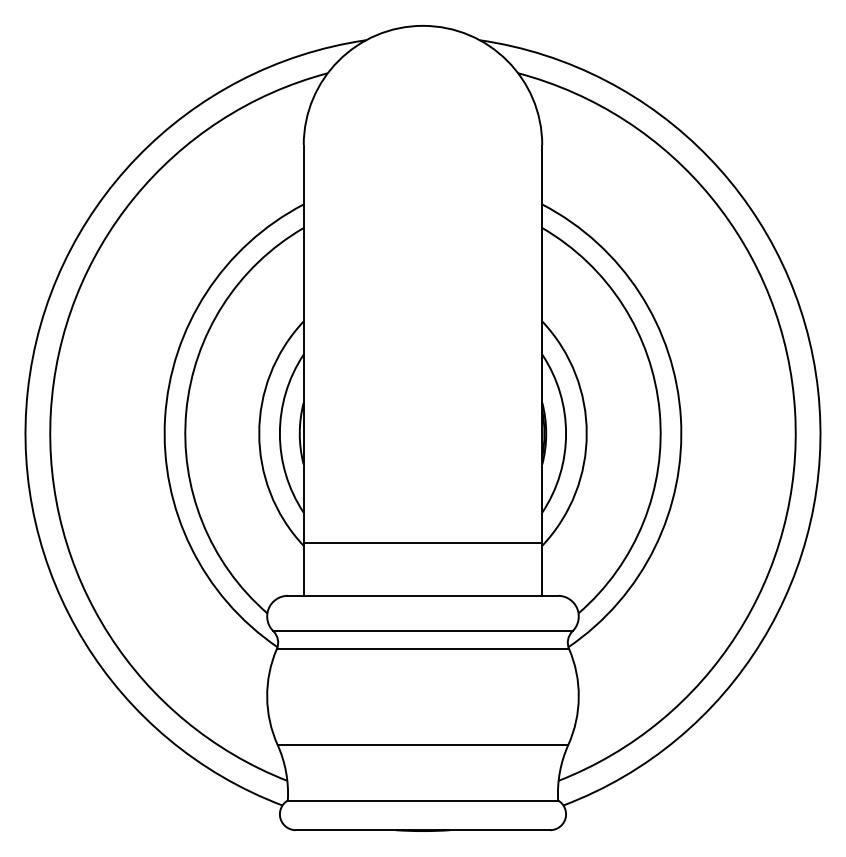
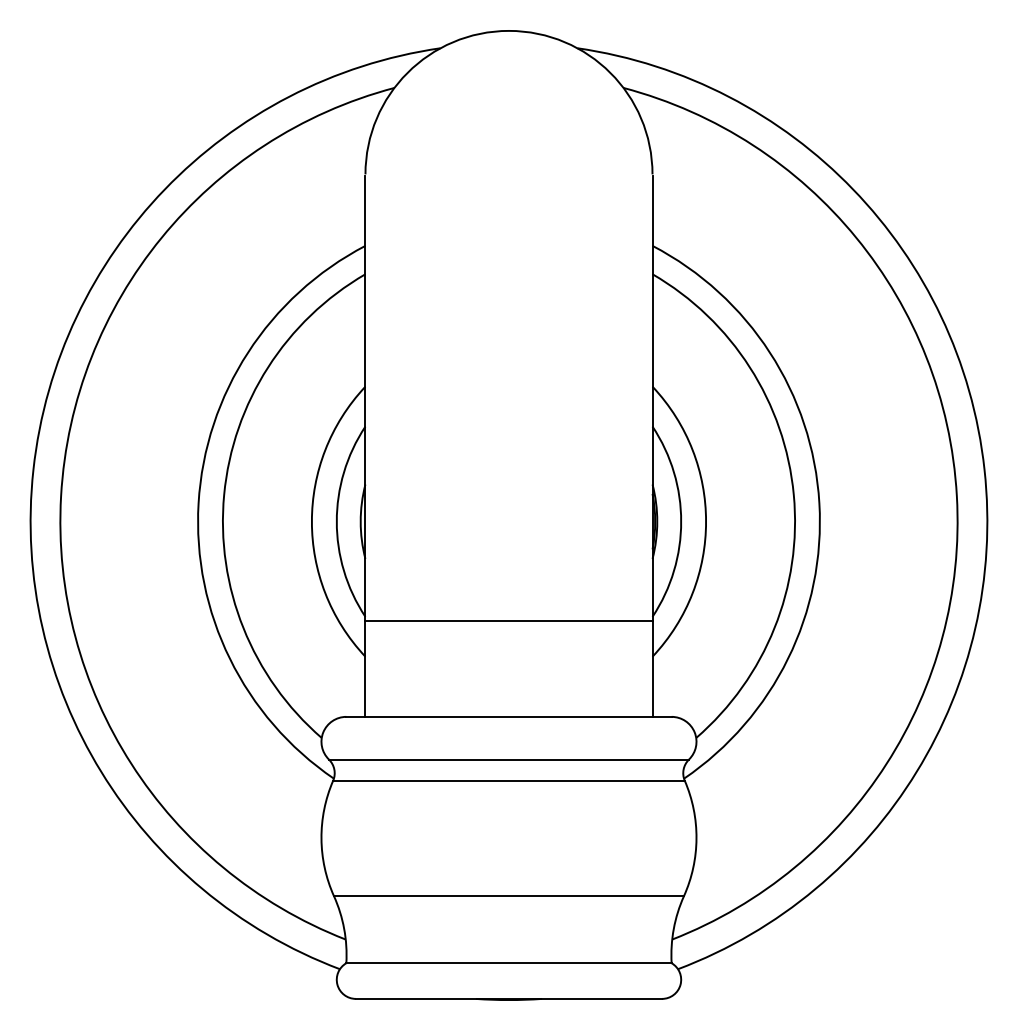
line: (422, 542) -> (508, 620), moved

